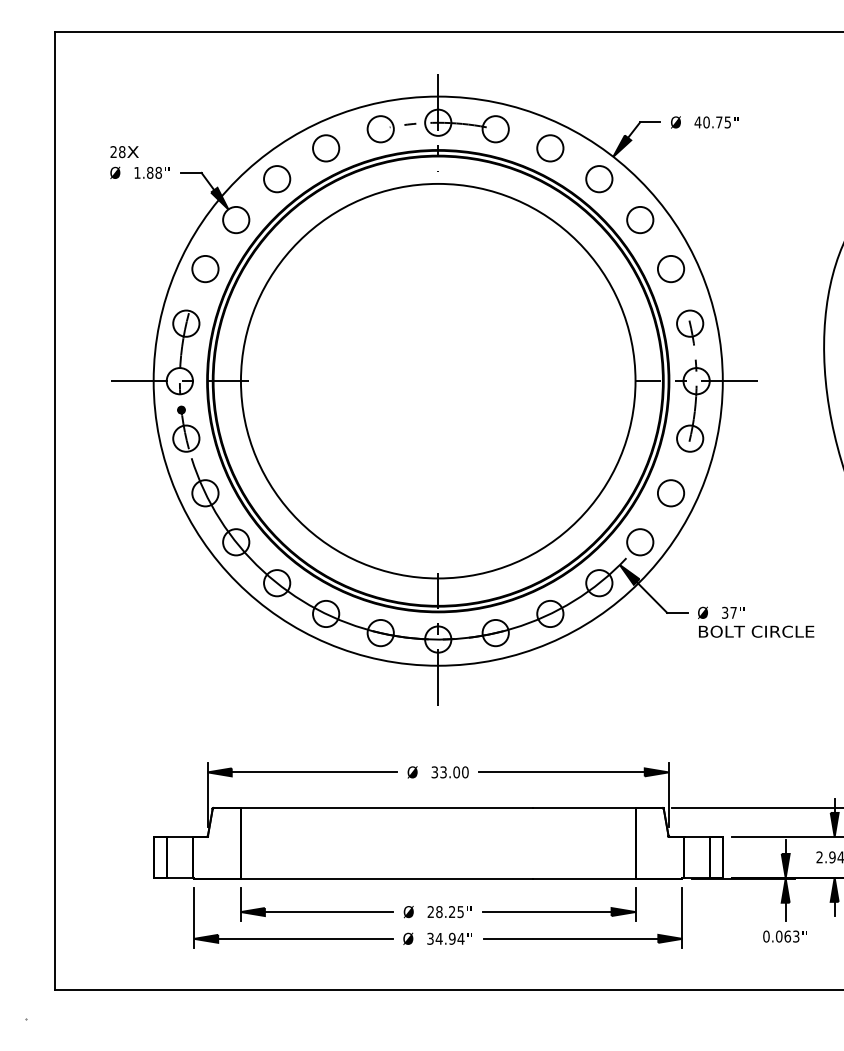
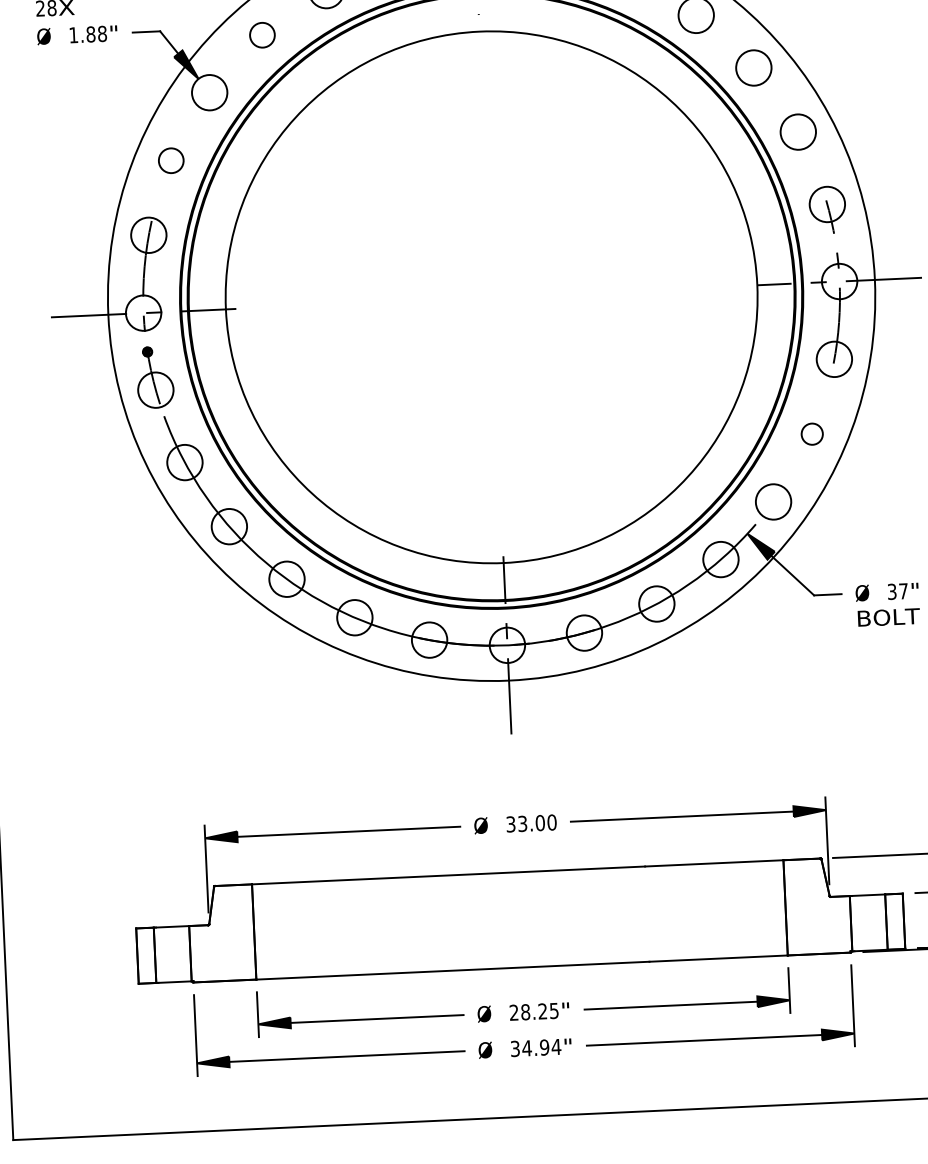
circle: (277, 179) -> (262, 35), size x0.7
circle: (205, 269) -> (171, 161), size x0.7
circle: (671, 493) -> (812, 434), size x0.6

